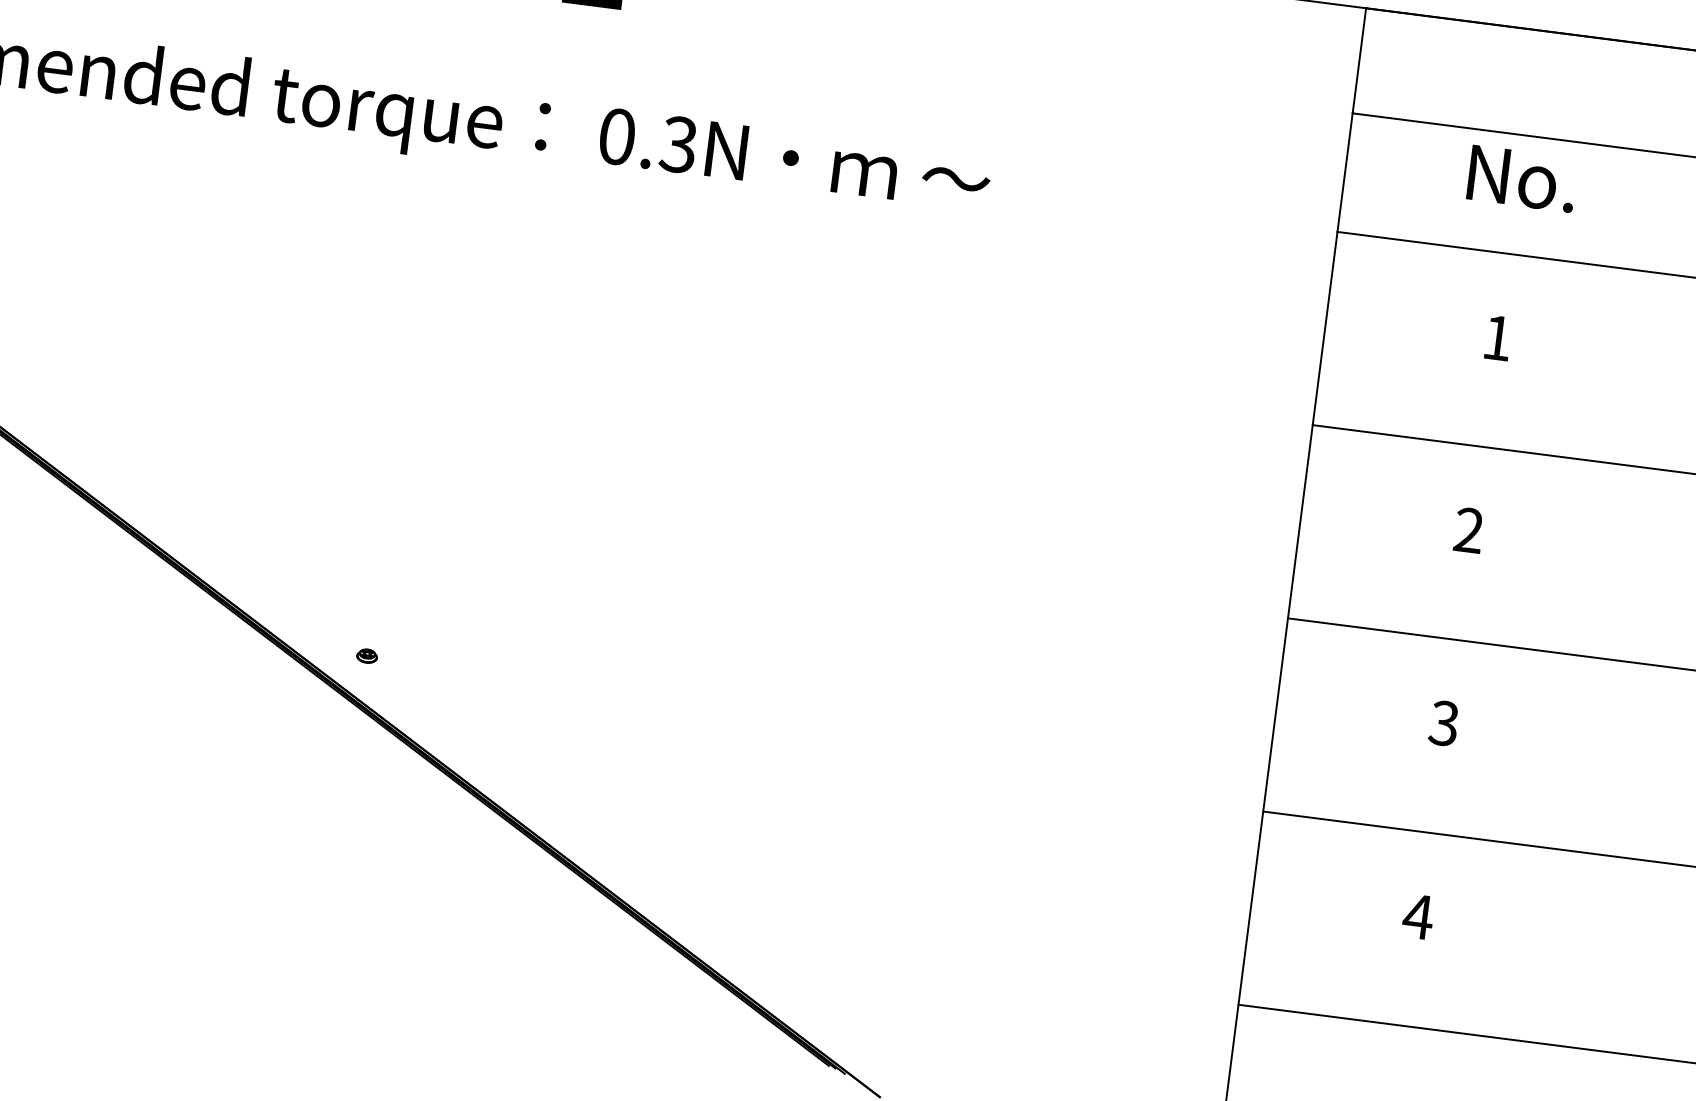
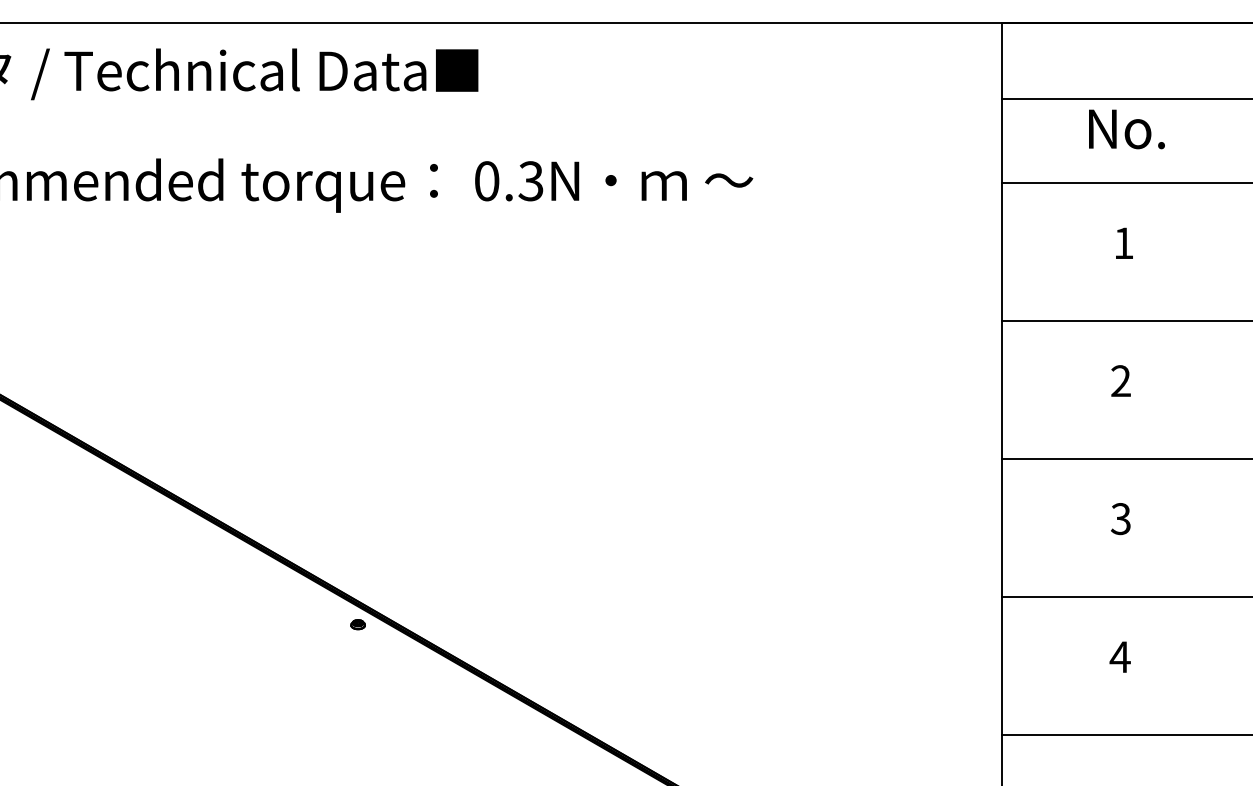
part: (366, 655) -> (357, 624), moved

